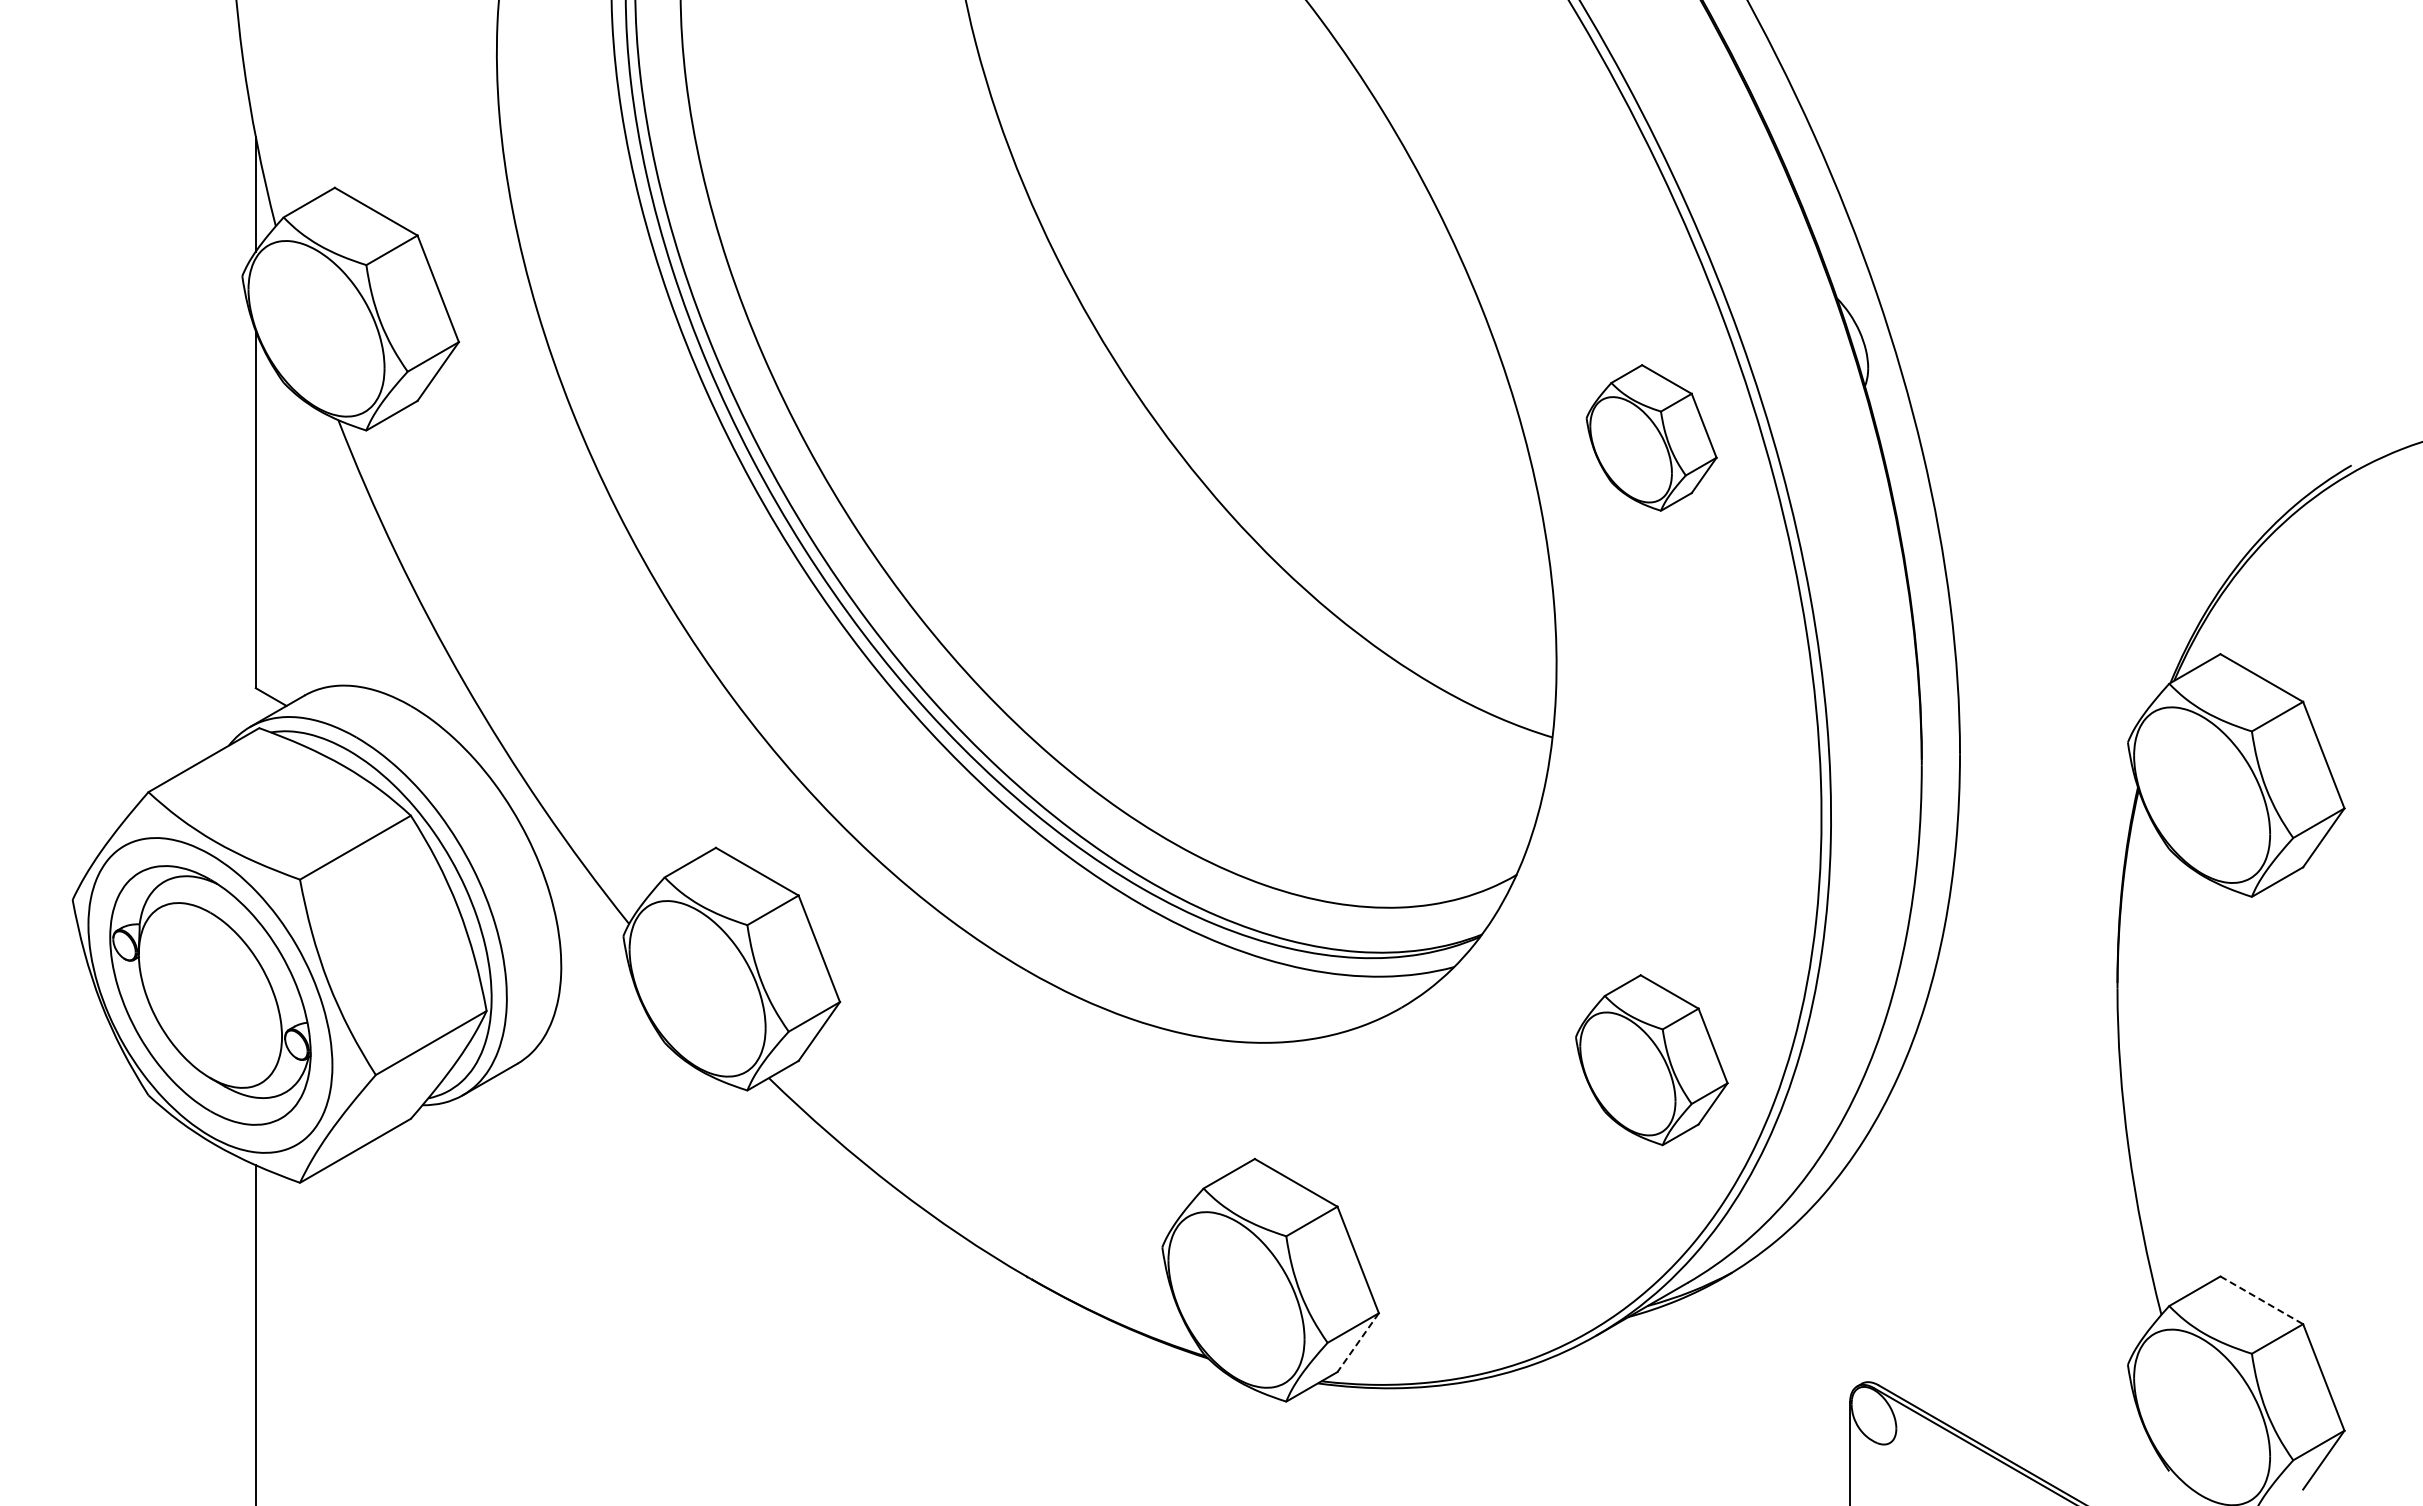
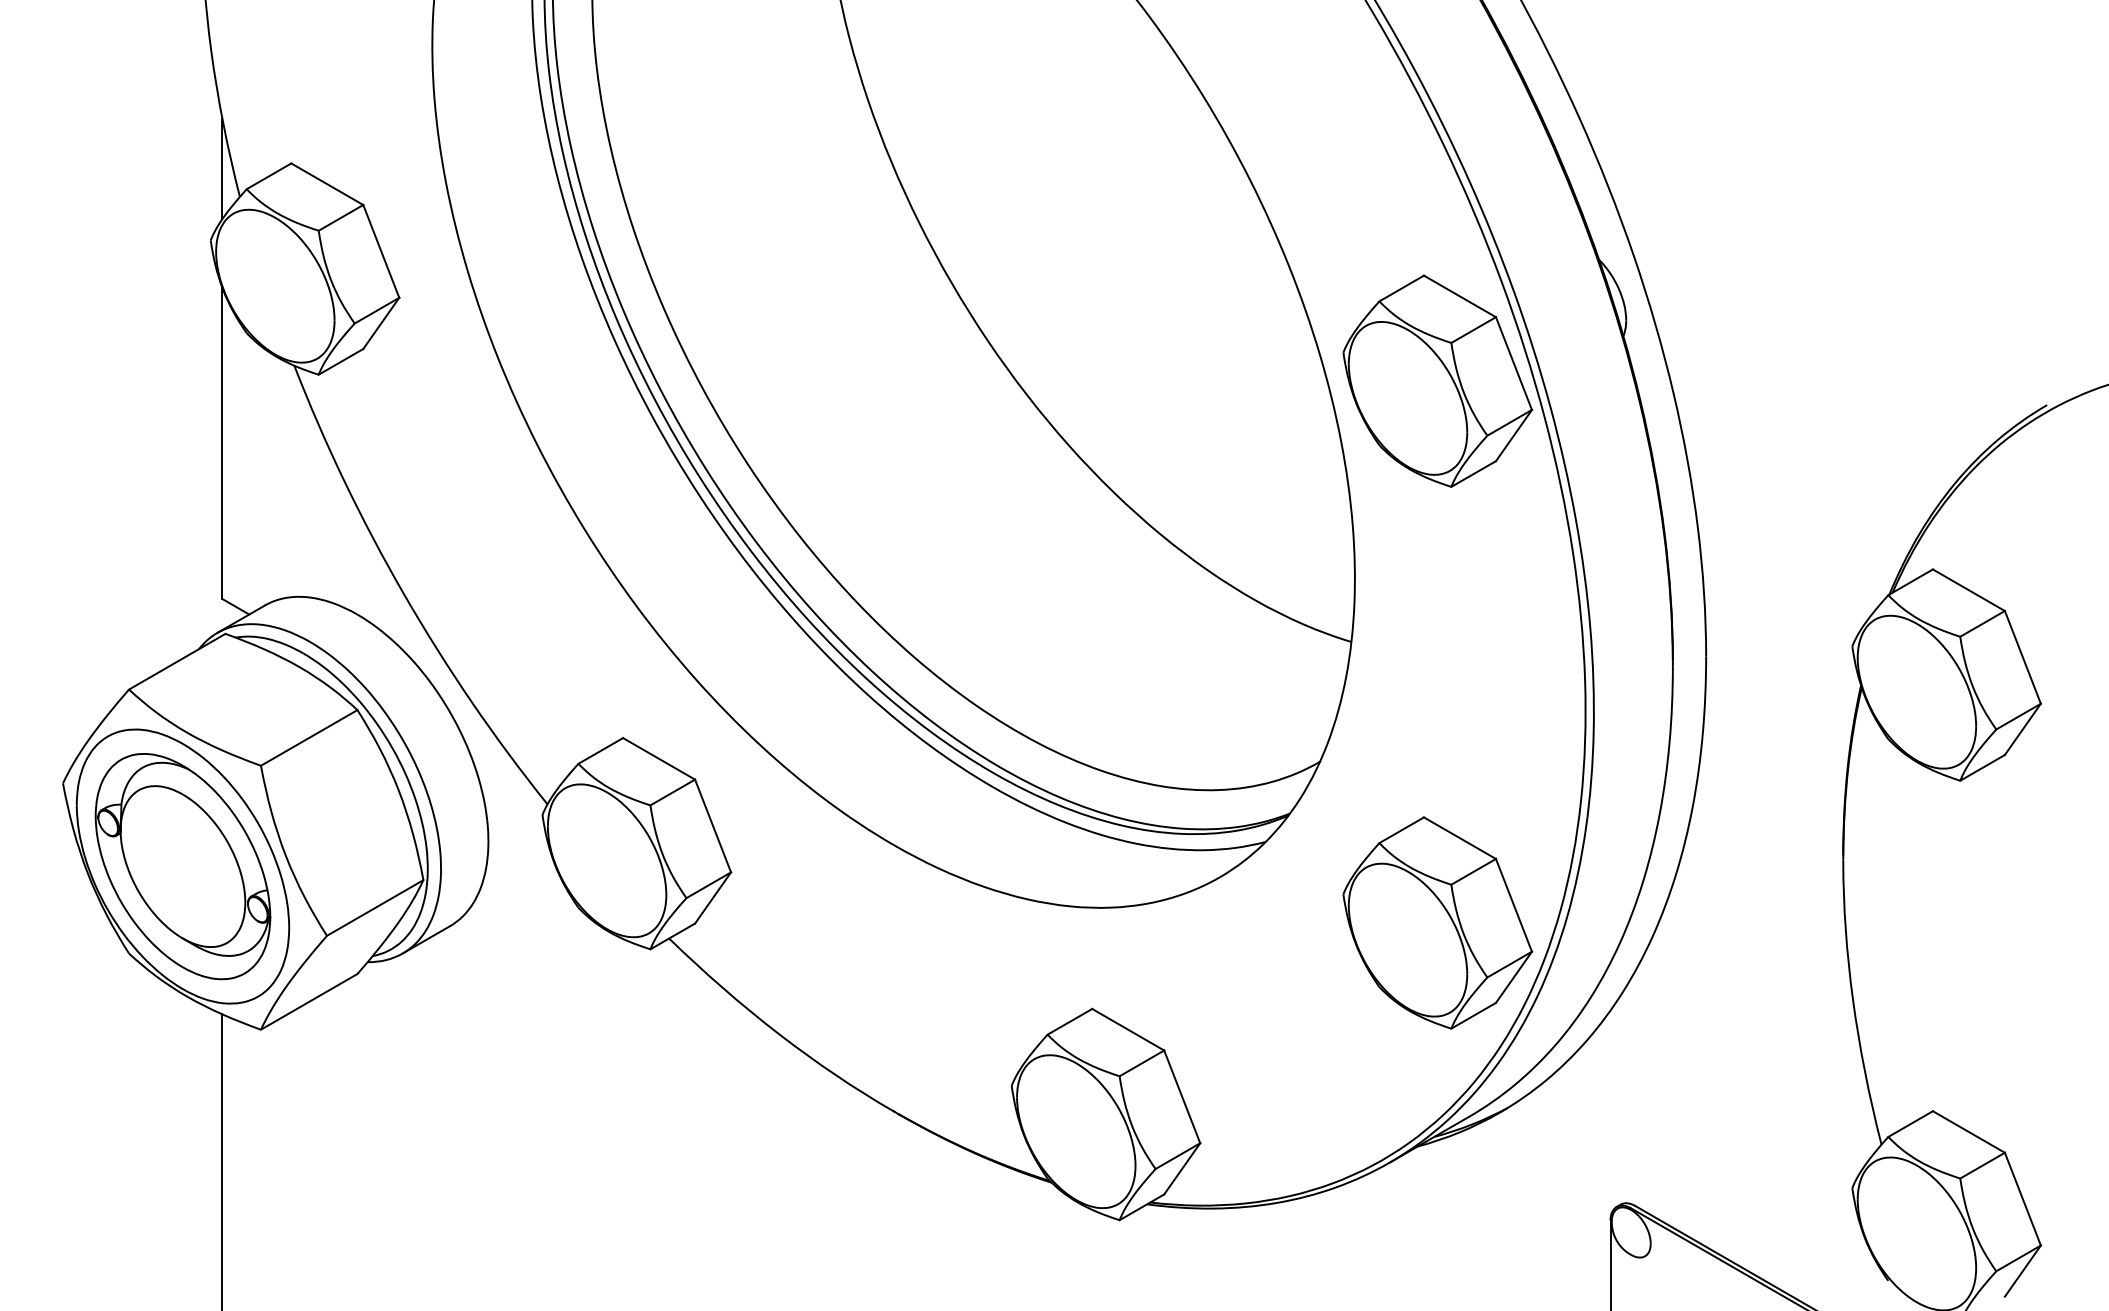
part: (1651, 437) -> (1437, 380), size x1.67
part: (1651, 1059) -> (1437, 922), size x1.43
line: (2261, 1300) -> (1968, 1132), dashed -> solid
line: (1358, 1342) -> (1182, 1168), dashed -> solid

